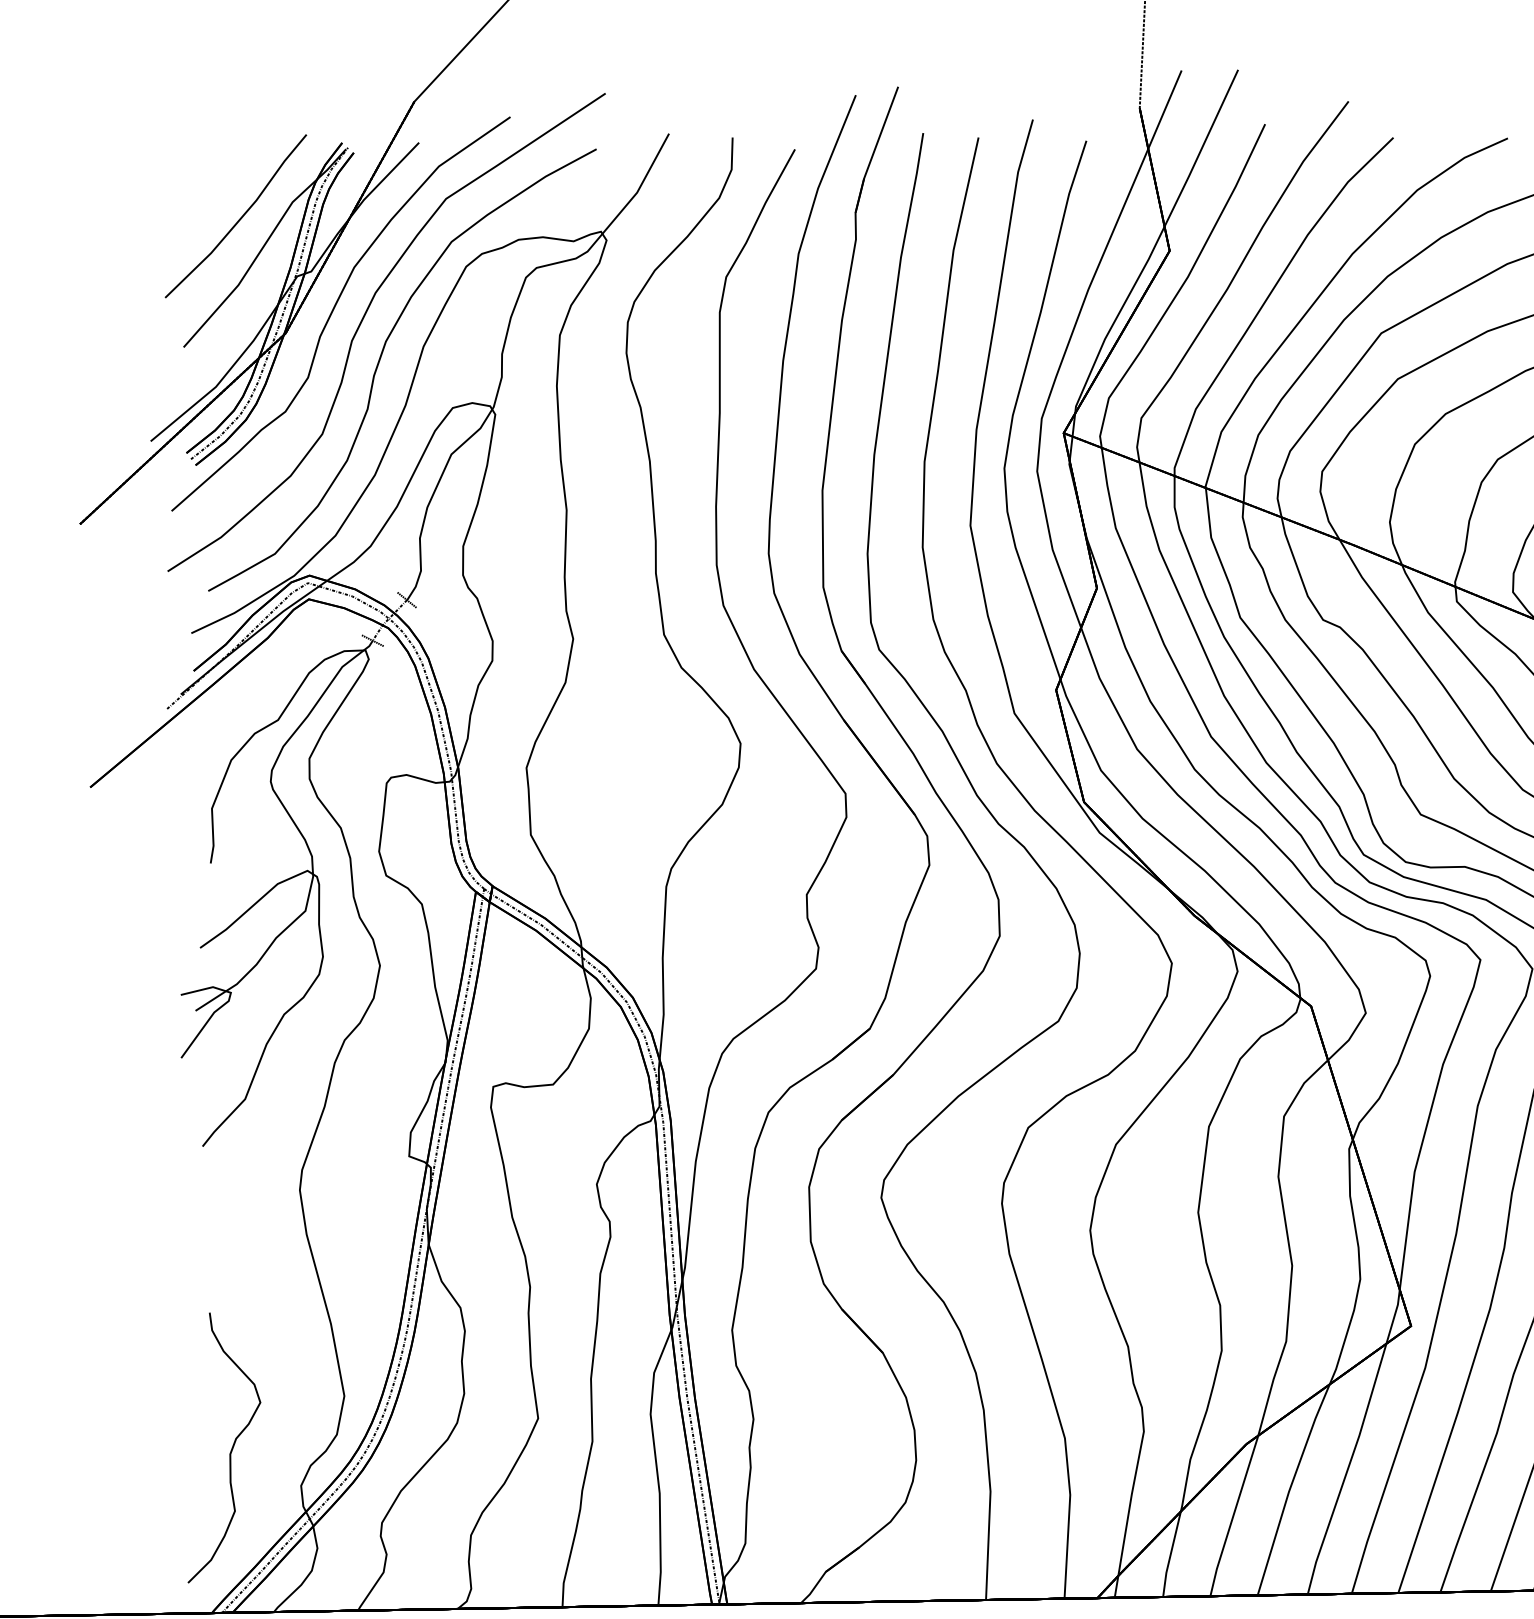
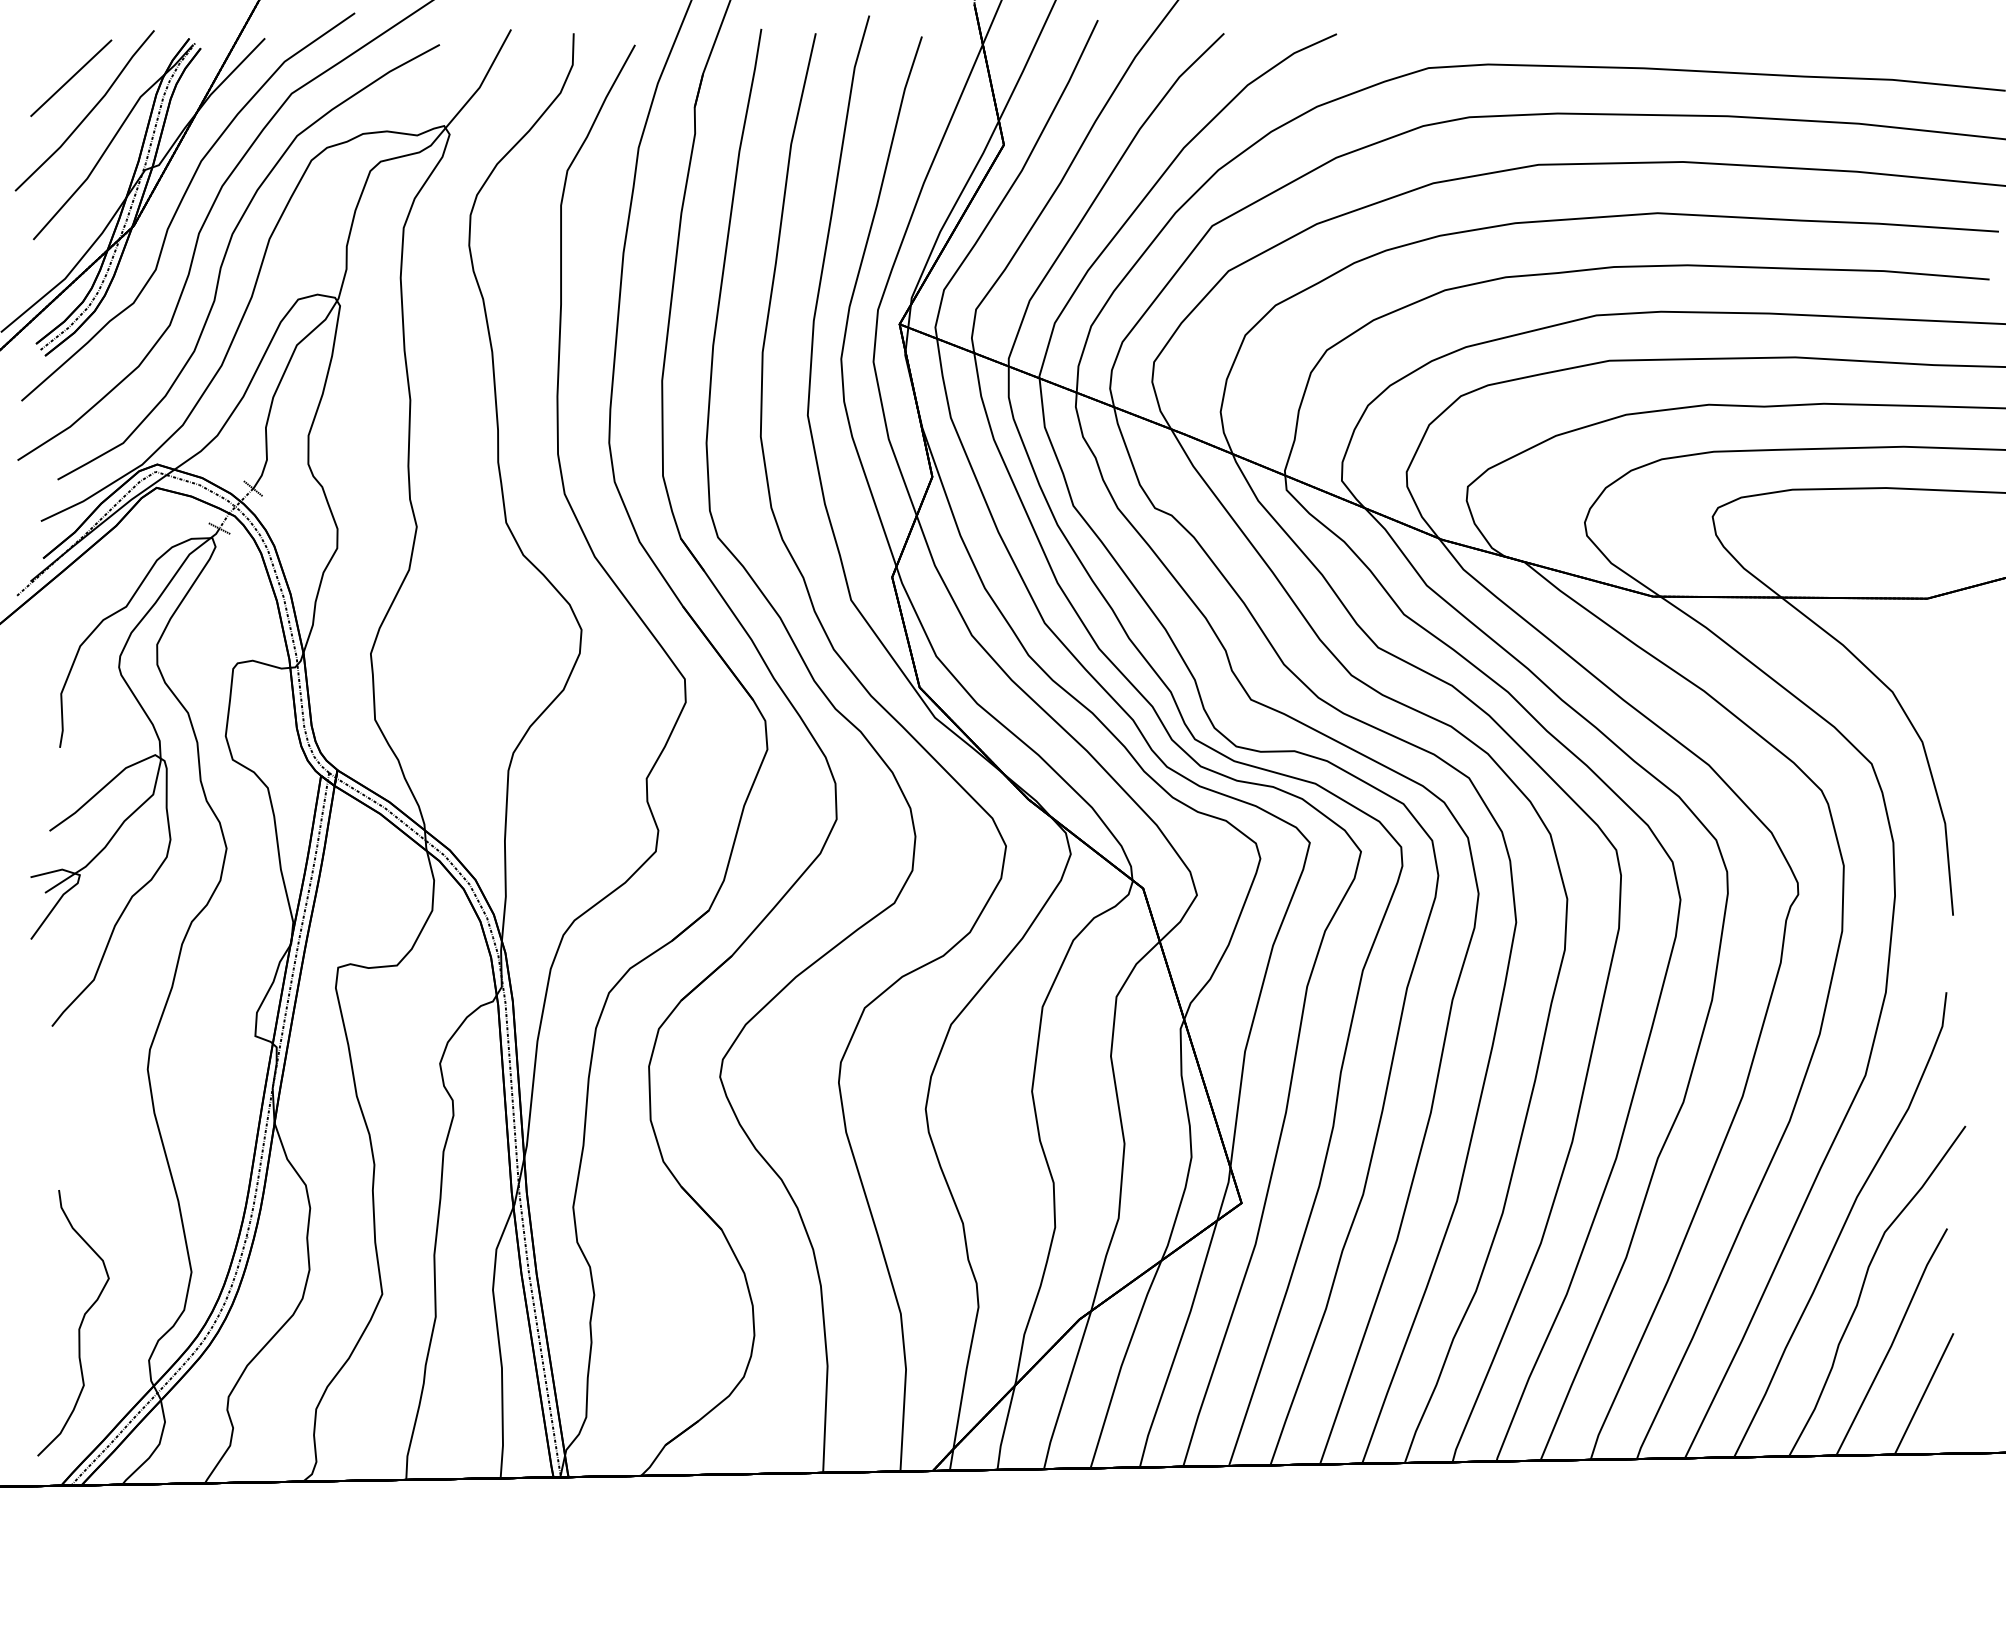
line: (222, 183) -> (71, 78), added

